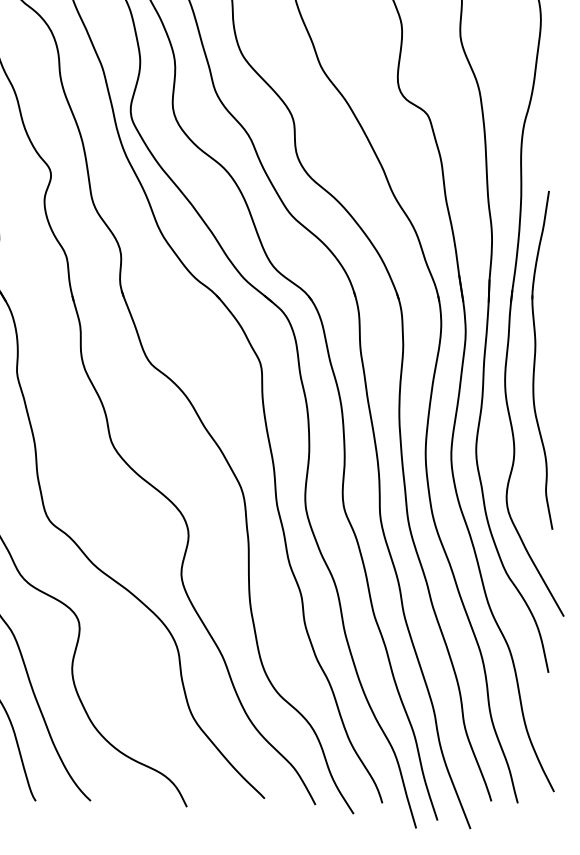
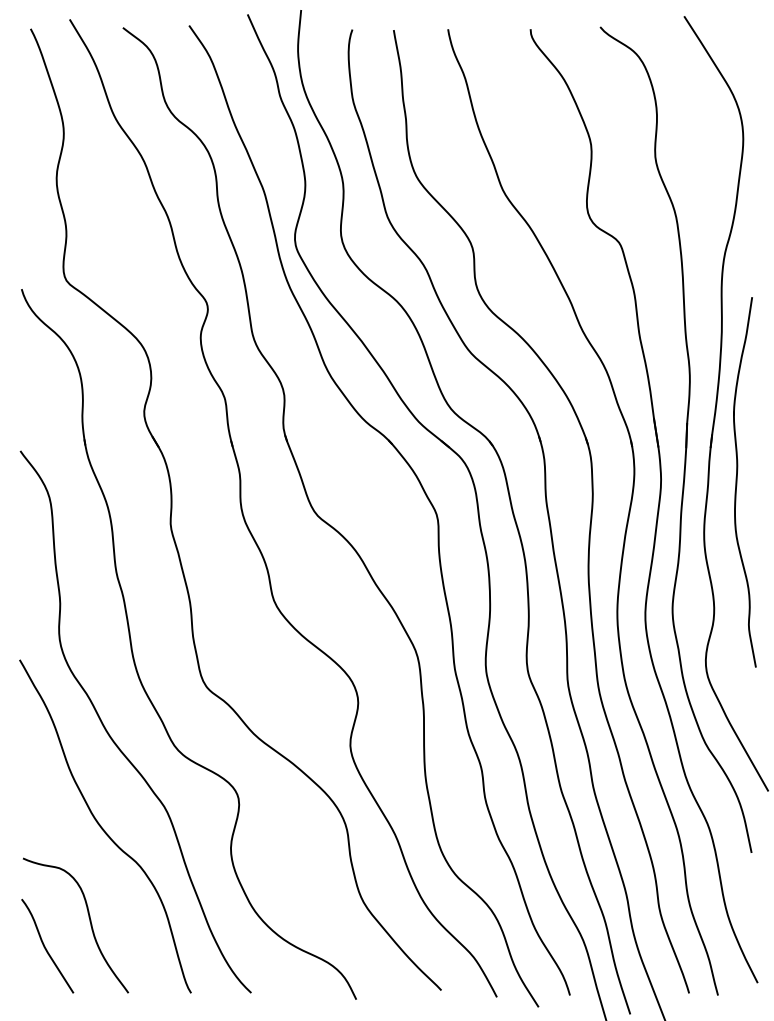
part: (535, 360) -> (737, 482), moved

